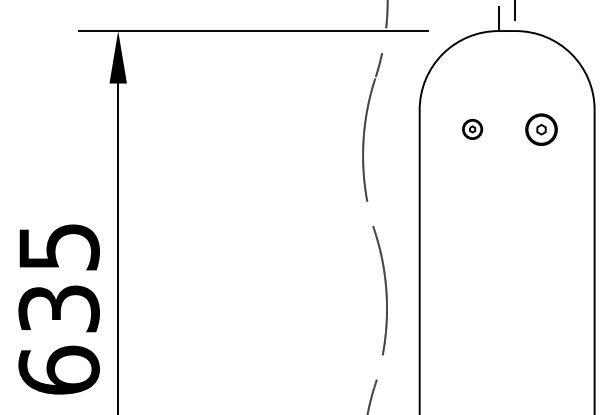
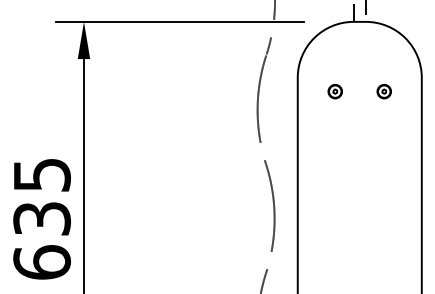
part: (541, 128) -> (384, 90), size x0.62

